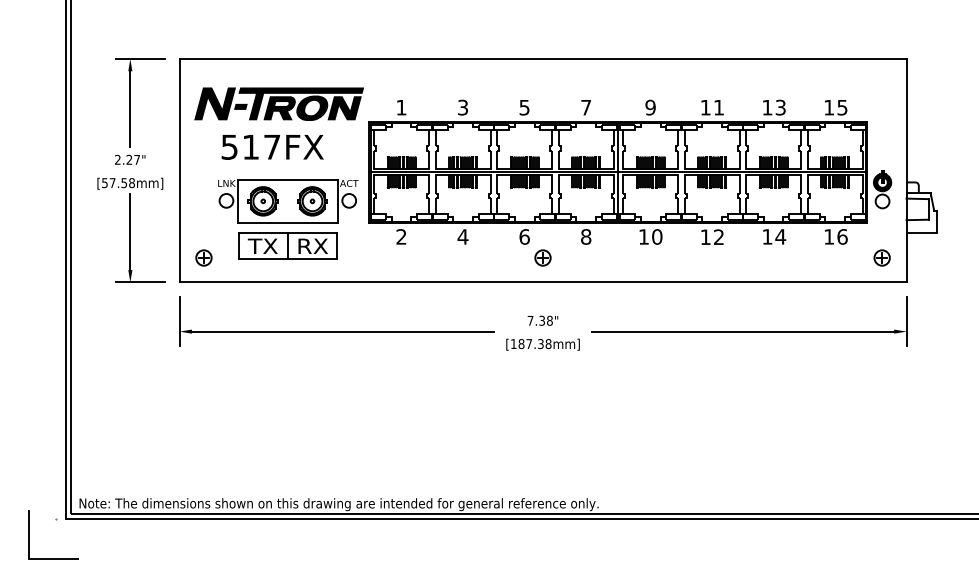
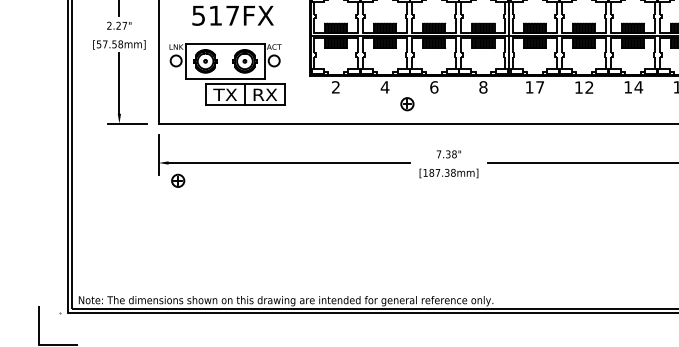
part: (288, 201) -> (225, 61), moved
text: (657, 236) -> (540, 87), 10 -> 17
part: (203, 257) -> (177, 180), moved
part: (542, 257) -> (407, 103), moved

